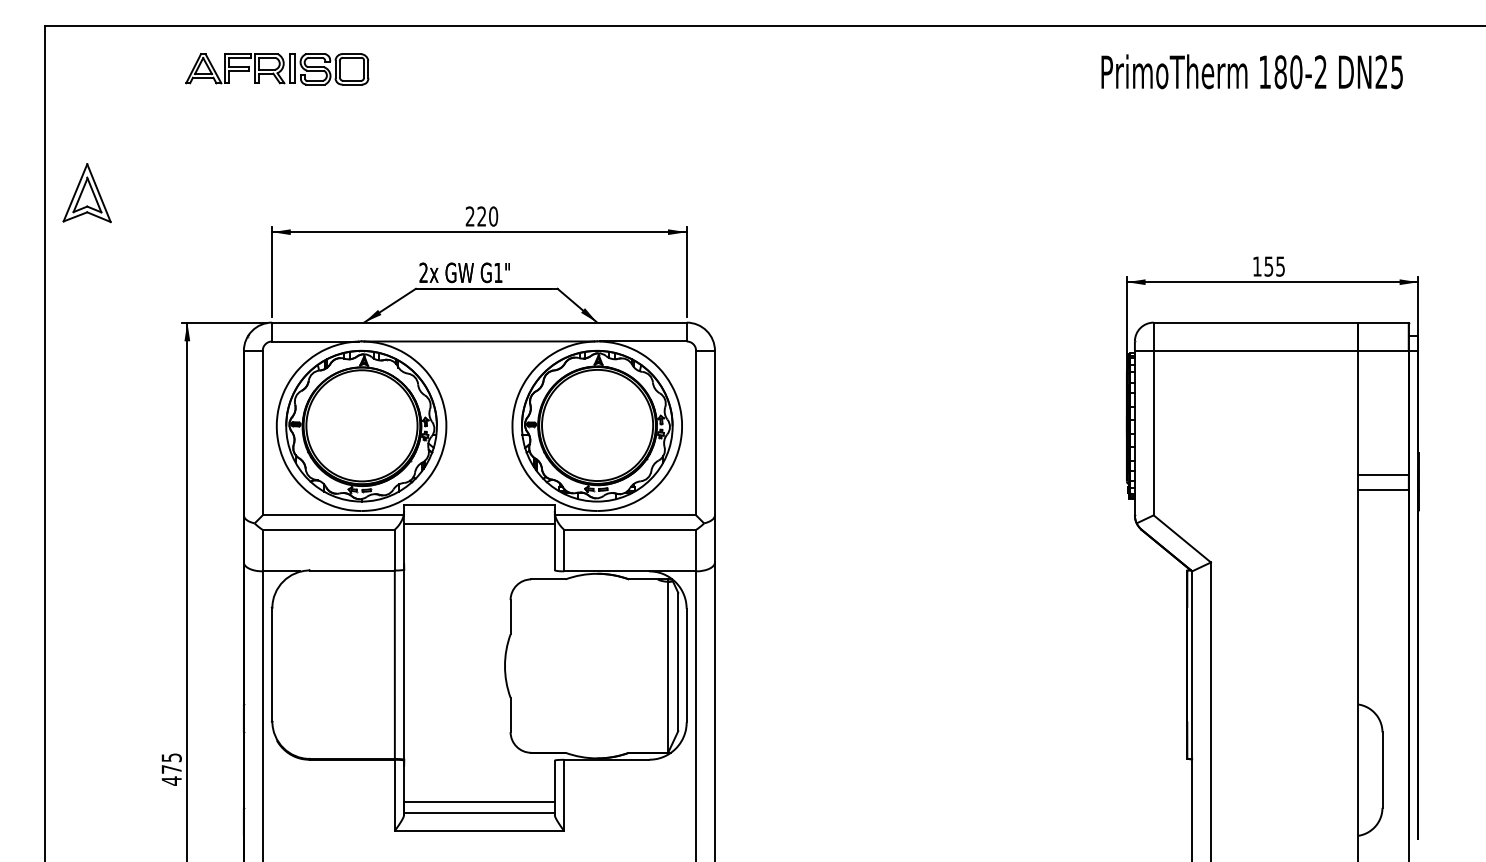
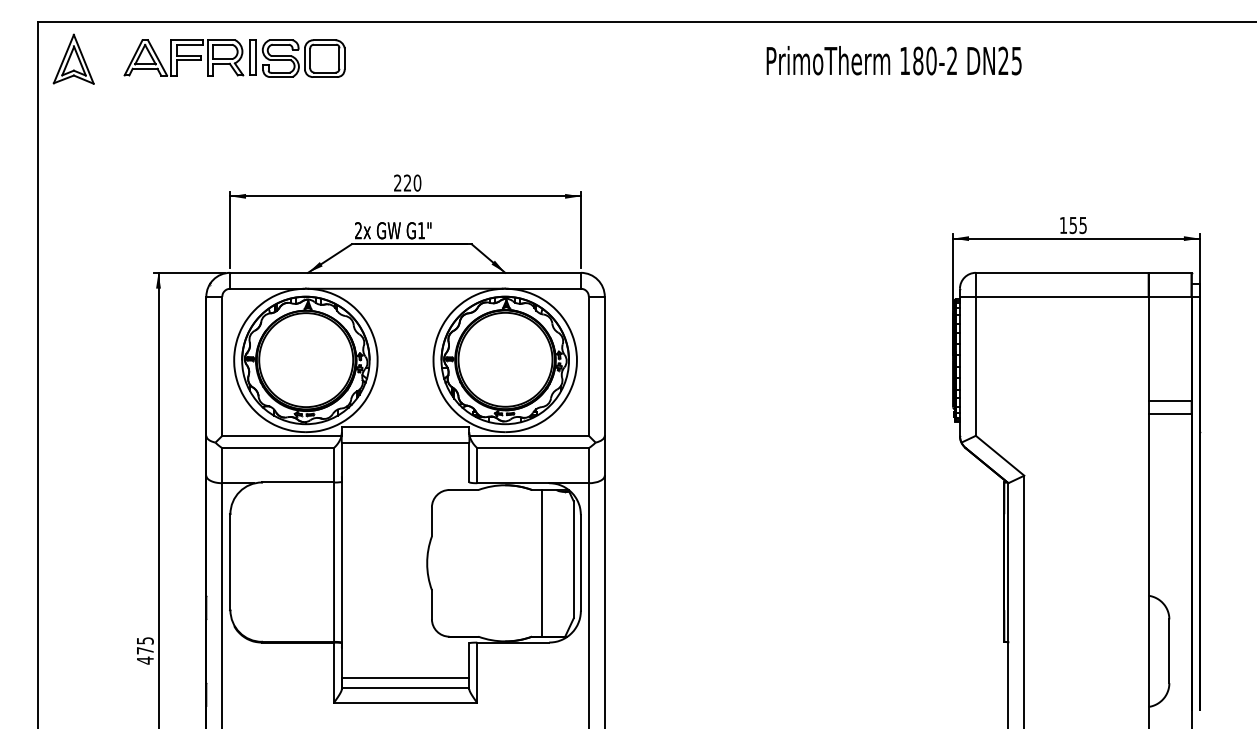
part: (277, 69) -> (234, 58), size x1.43
text: (1251, 71) -> (893, 60), moved
part: (86, 192) -> (73, 58), moved
line: (667, 666) -> (541, 563), moved

